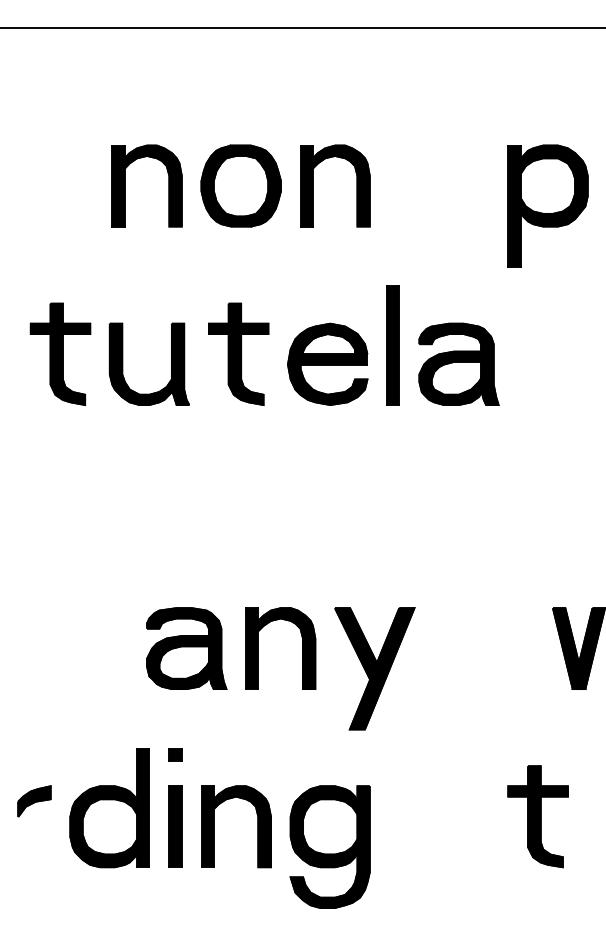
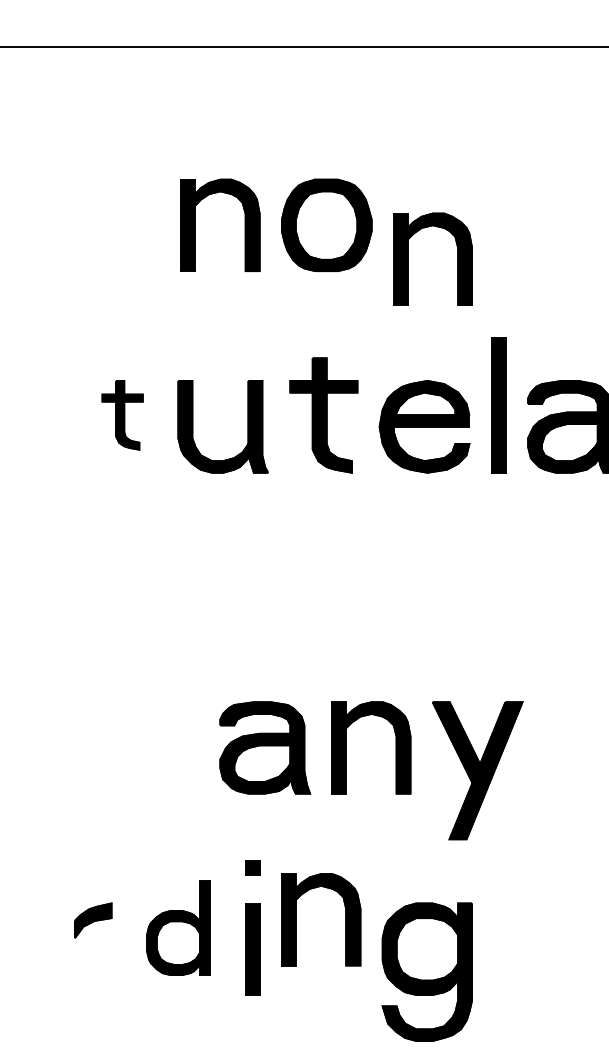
part: (356, 185) -> (457, 258), moved
part: (60, 353) -> (122, 414), size x0.6
part: (109, 808) -> (177, 928), size x0.7
part: (257, 826) -> (345, 919), moved

